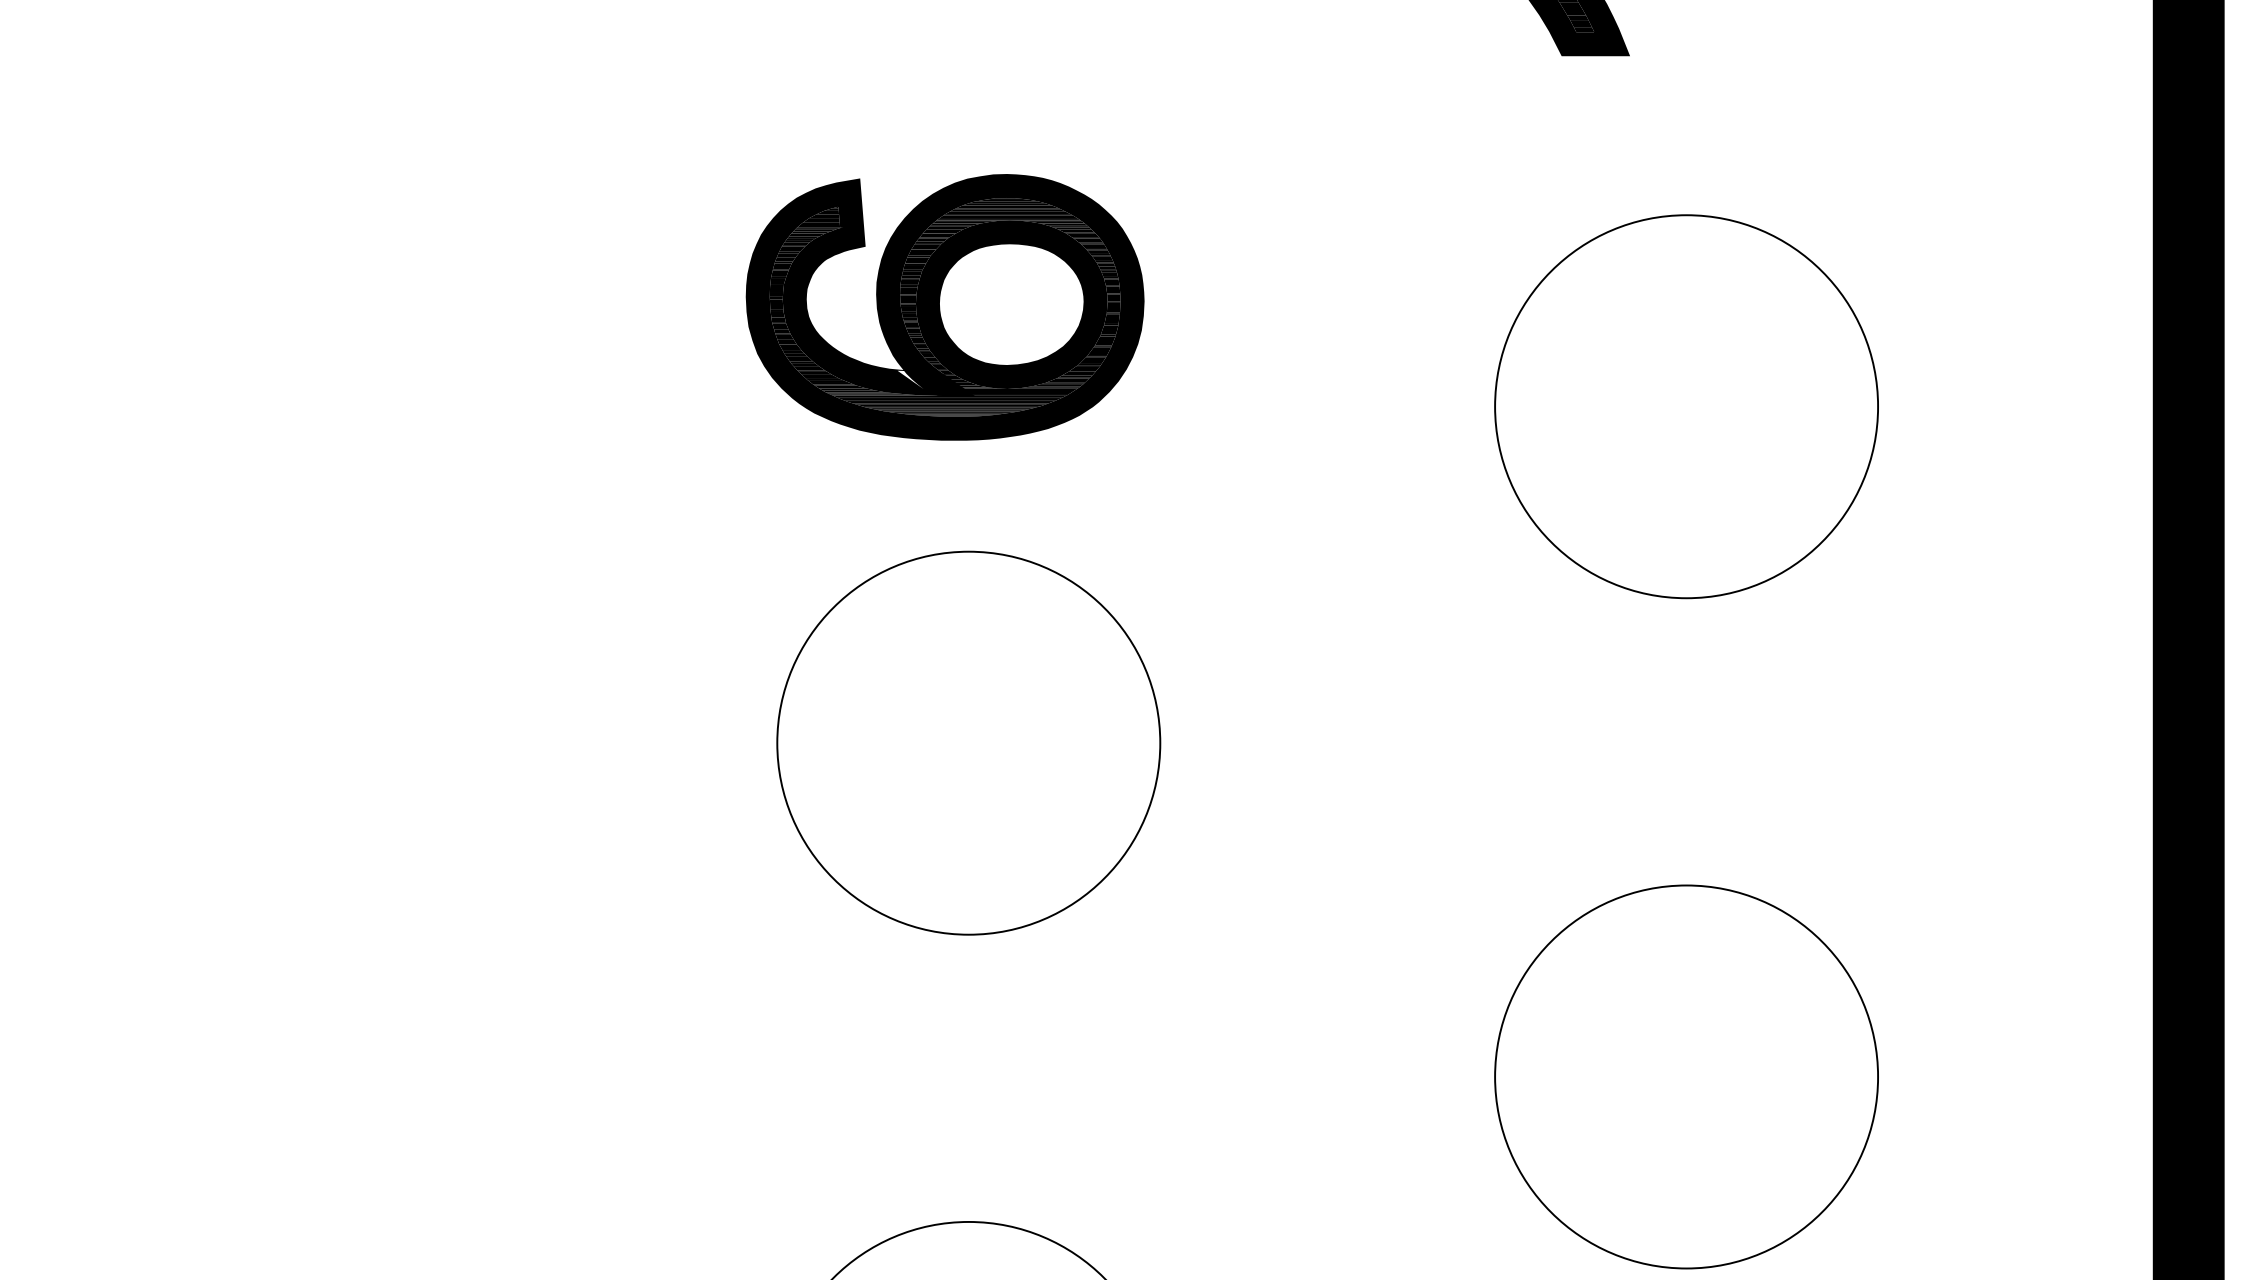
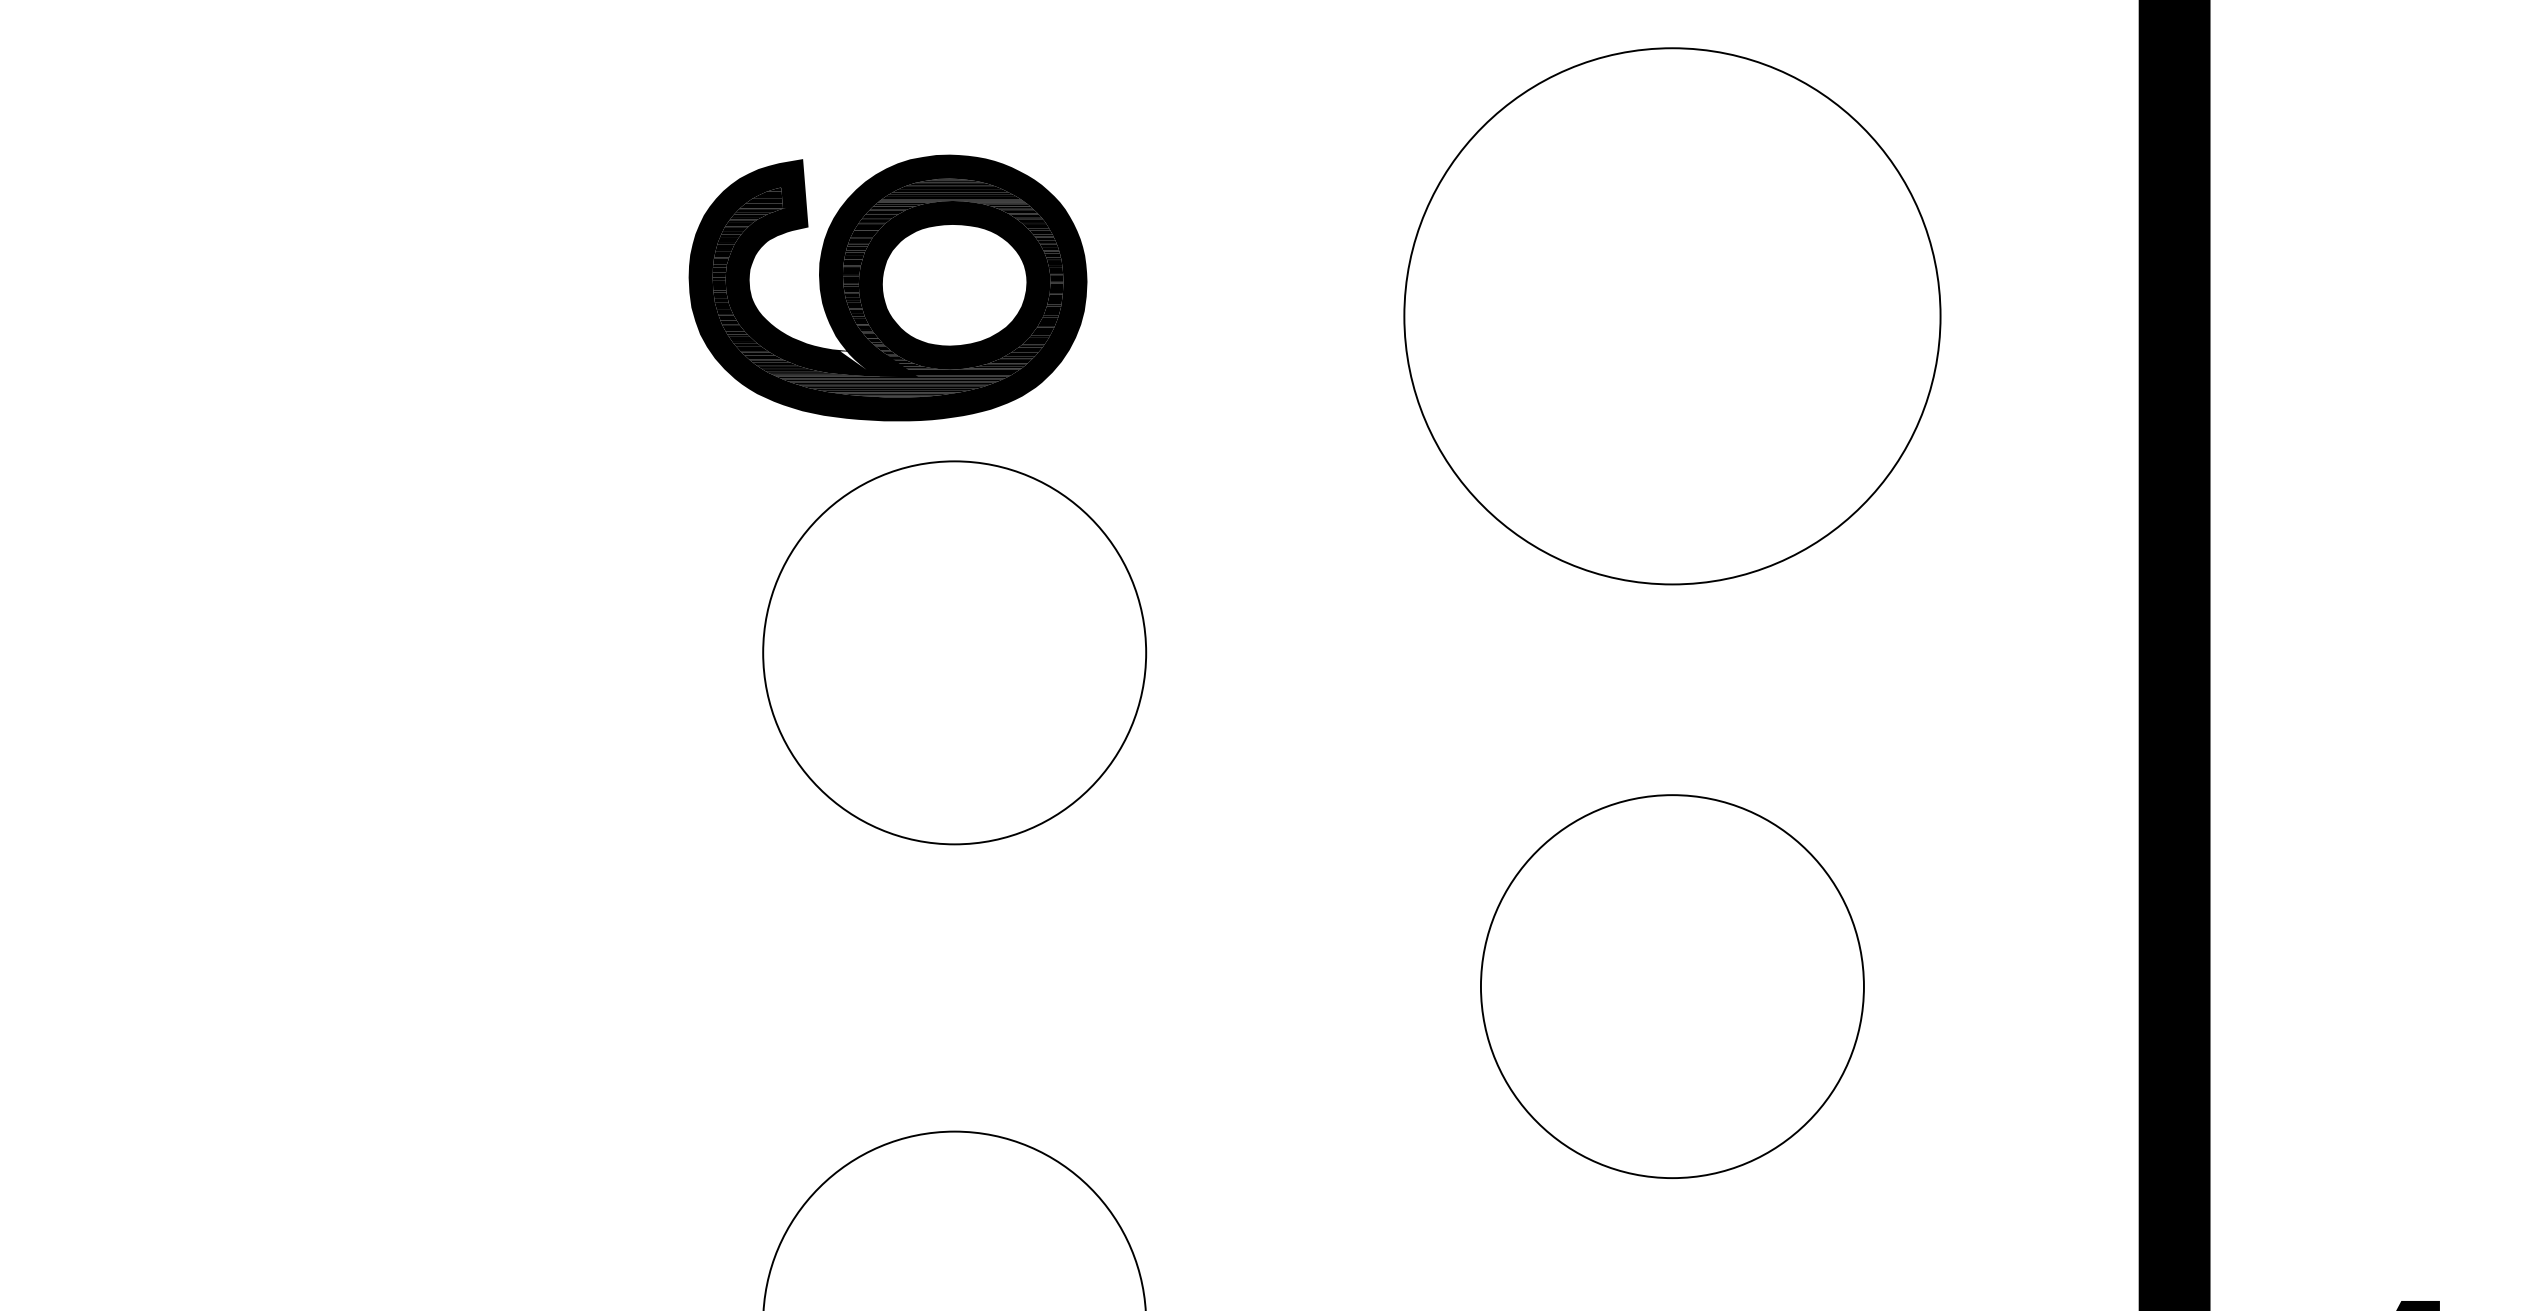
part: (944, 306) -> (887, 287), moved
part: (1686, 406) -> (1672, 316), size x1.4

